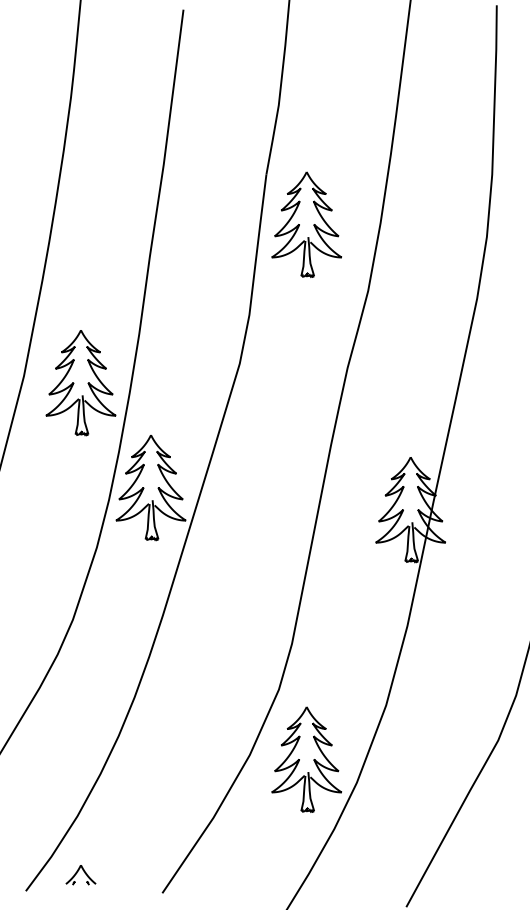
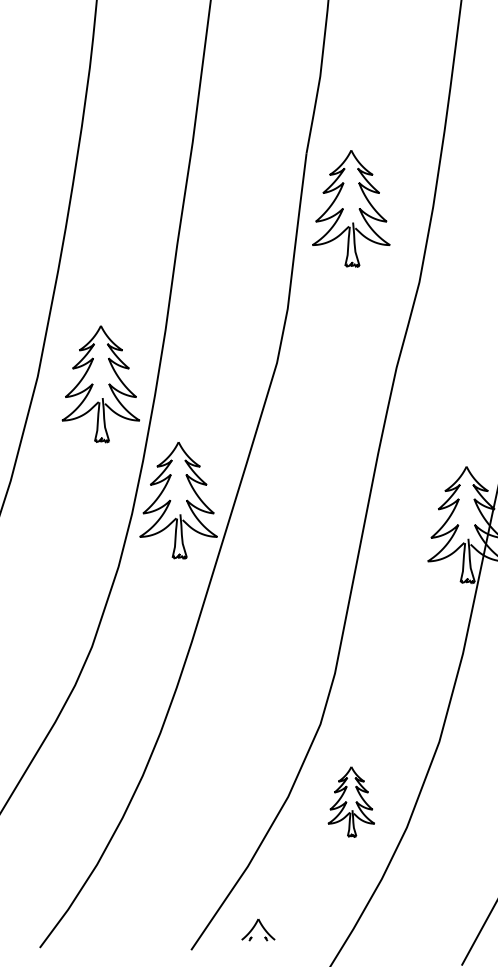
part: (306, 759) -> (351, 801), size x0.6
part: (80, 875) -> (257, 930), moved

